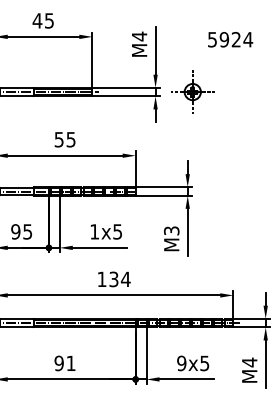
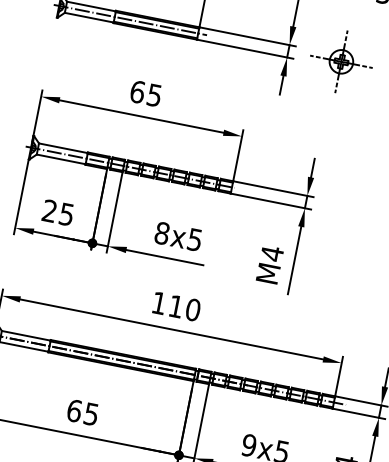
text: (58, 139) -> (136, 91), 55 -> 65
text: (171, 230) -> (272, 253), M3 -> M4
text: (15, 231) -> (49, 210), 95 -> 25
text: (94, 231) -> (161, 232), 1x5 -> 8x5
text: (119, 279) -> (184, 308), 134 -> 110
text: (64, 363) -> (81, 412), 91 -> 65

